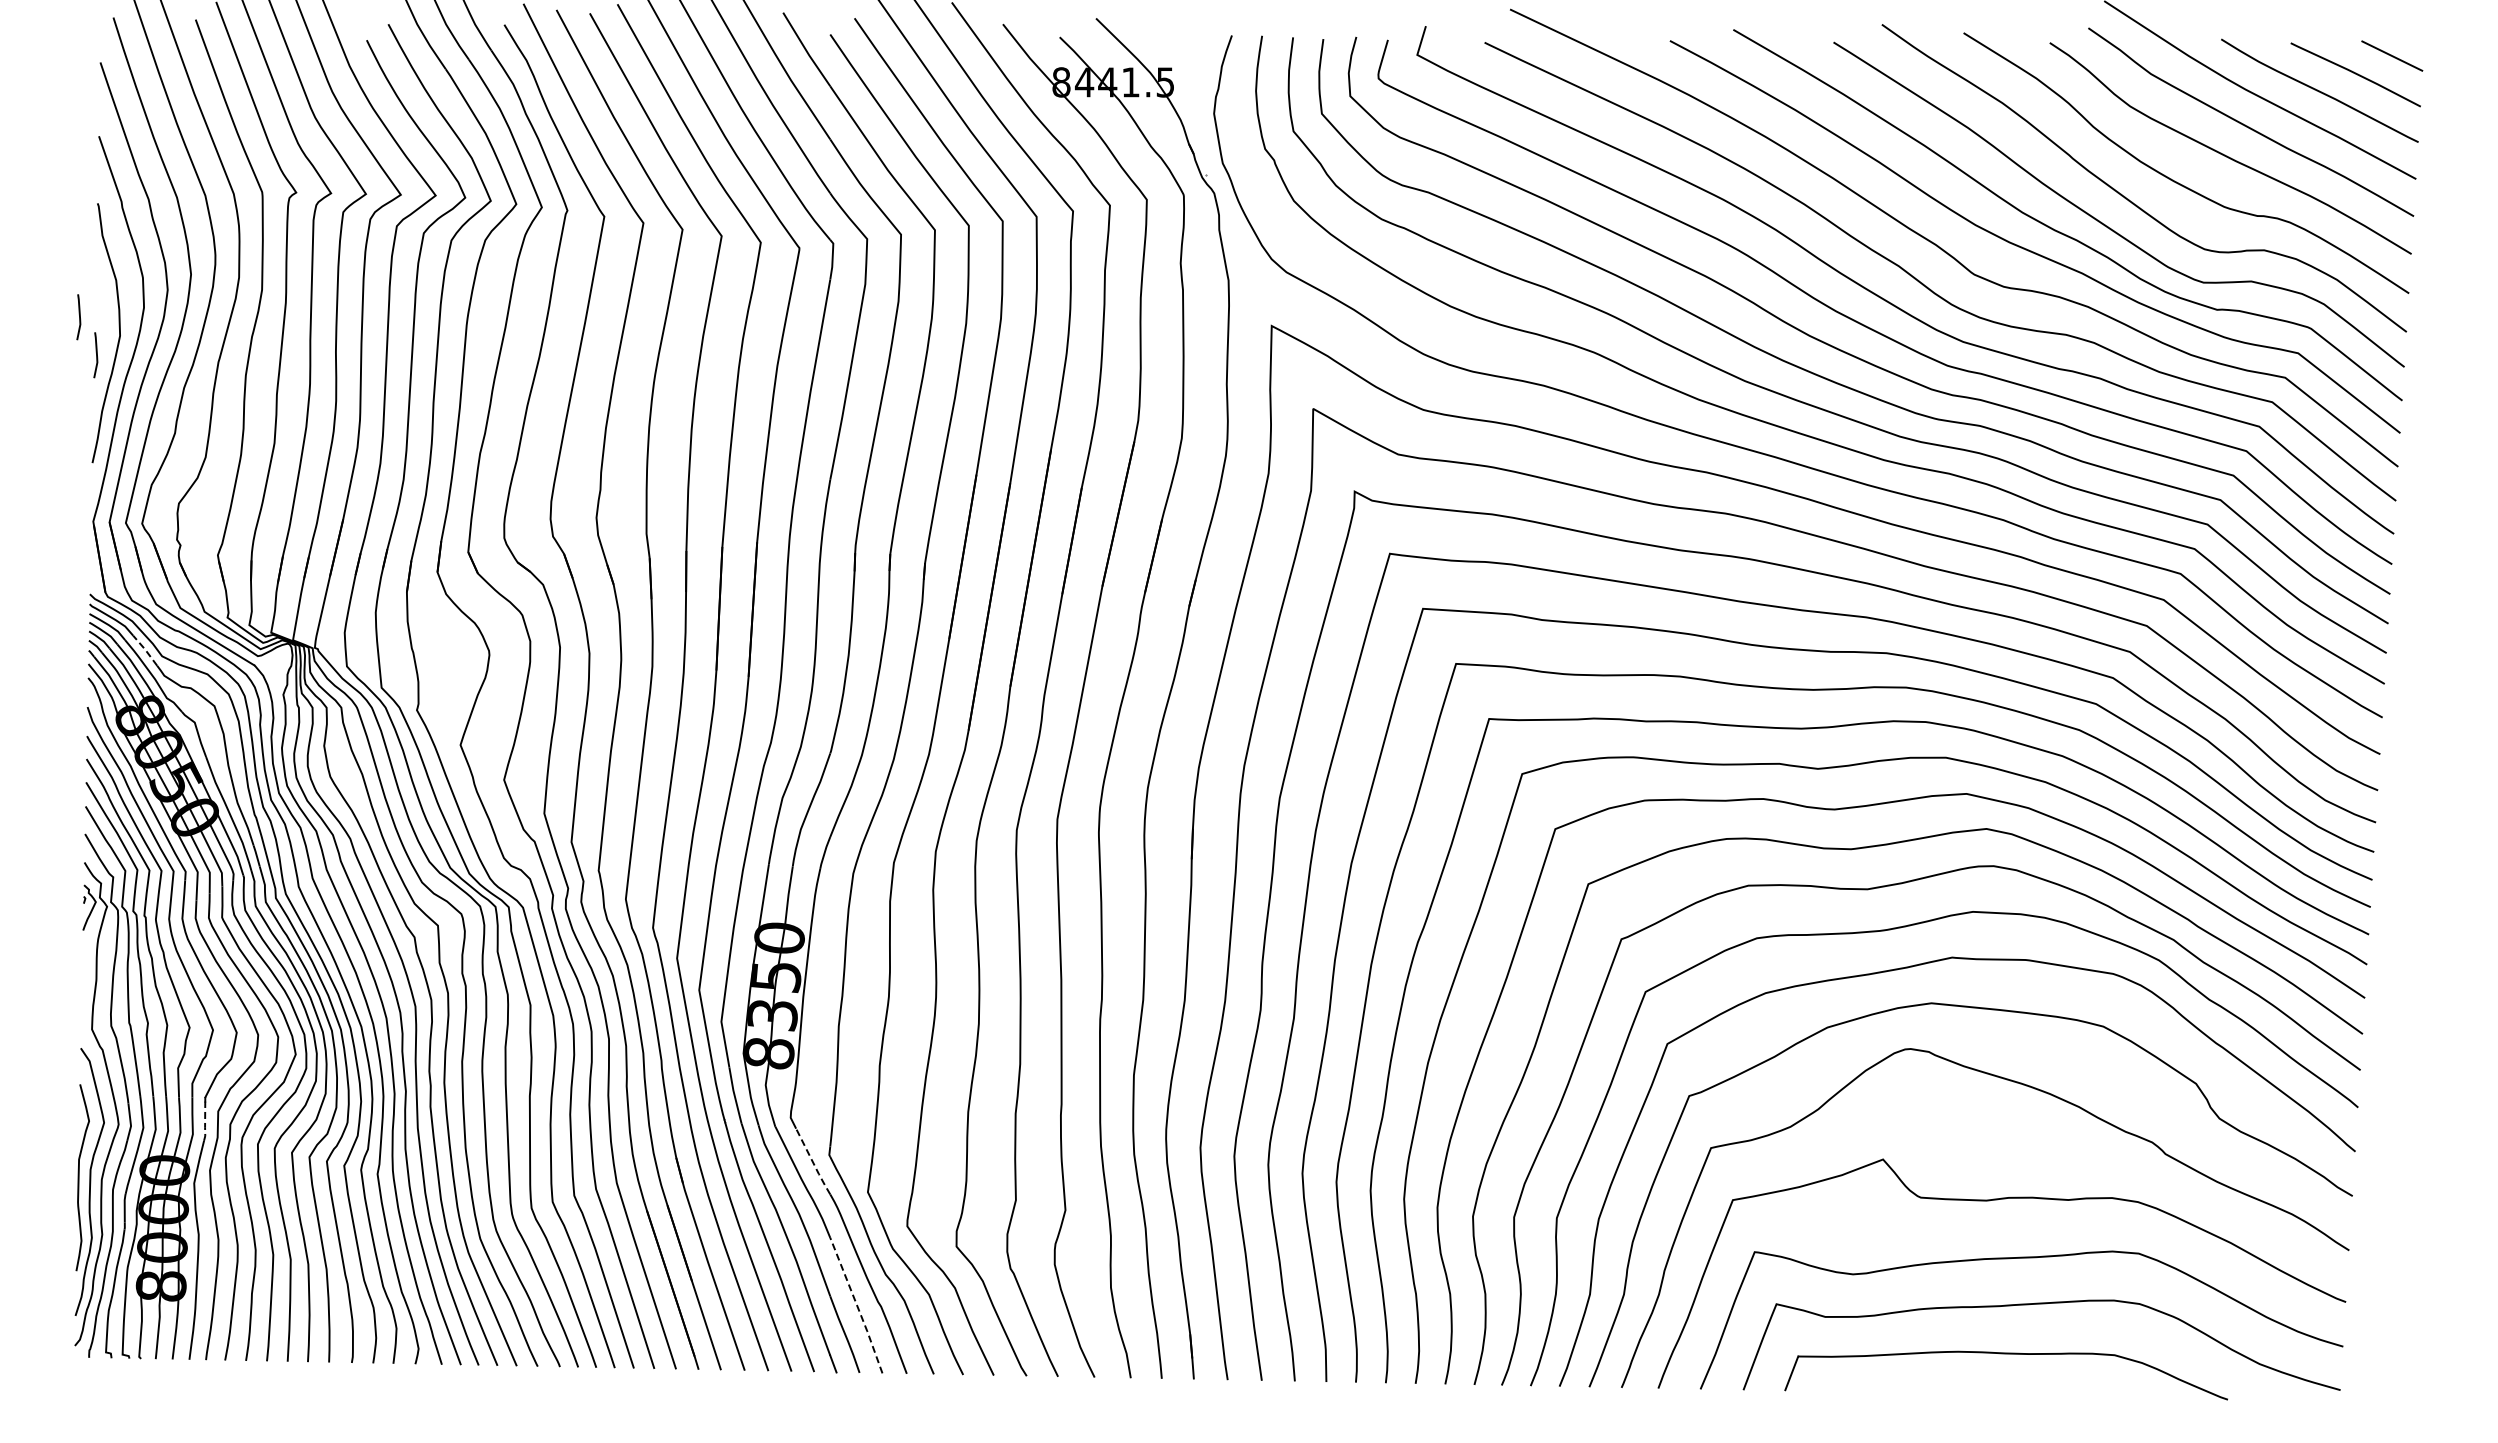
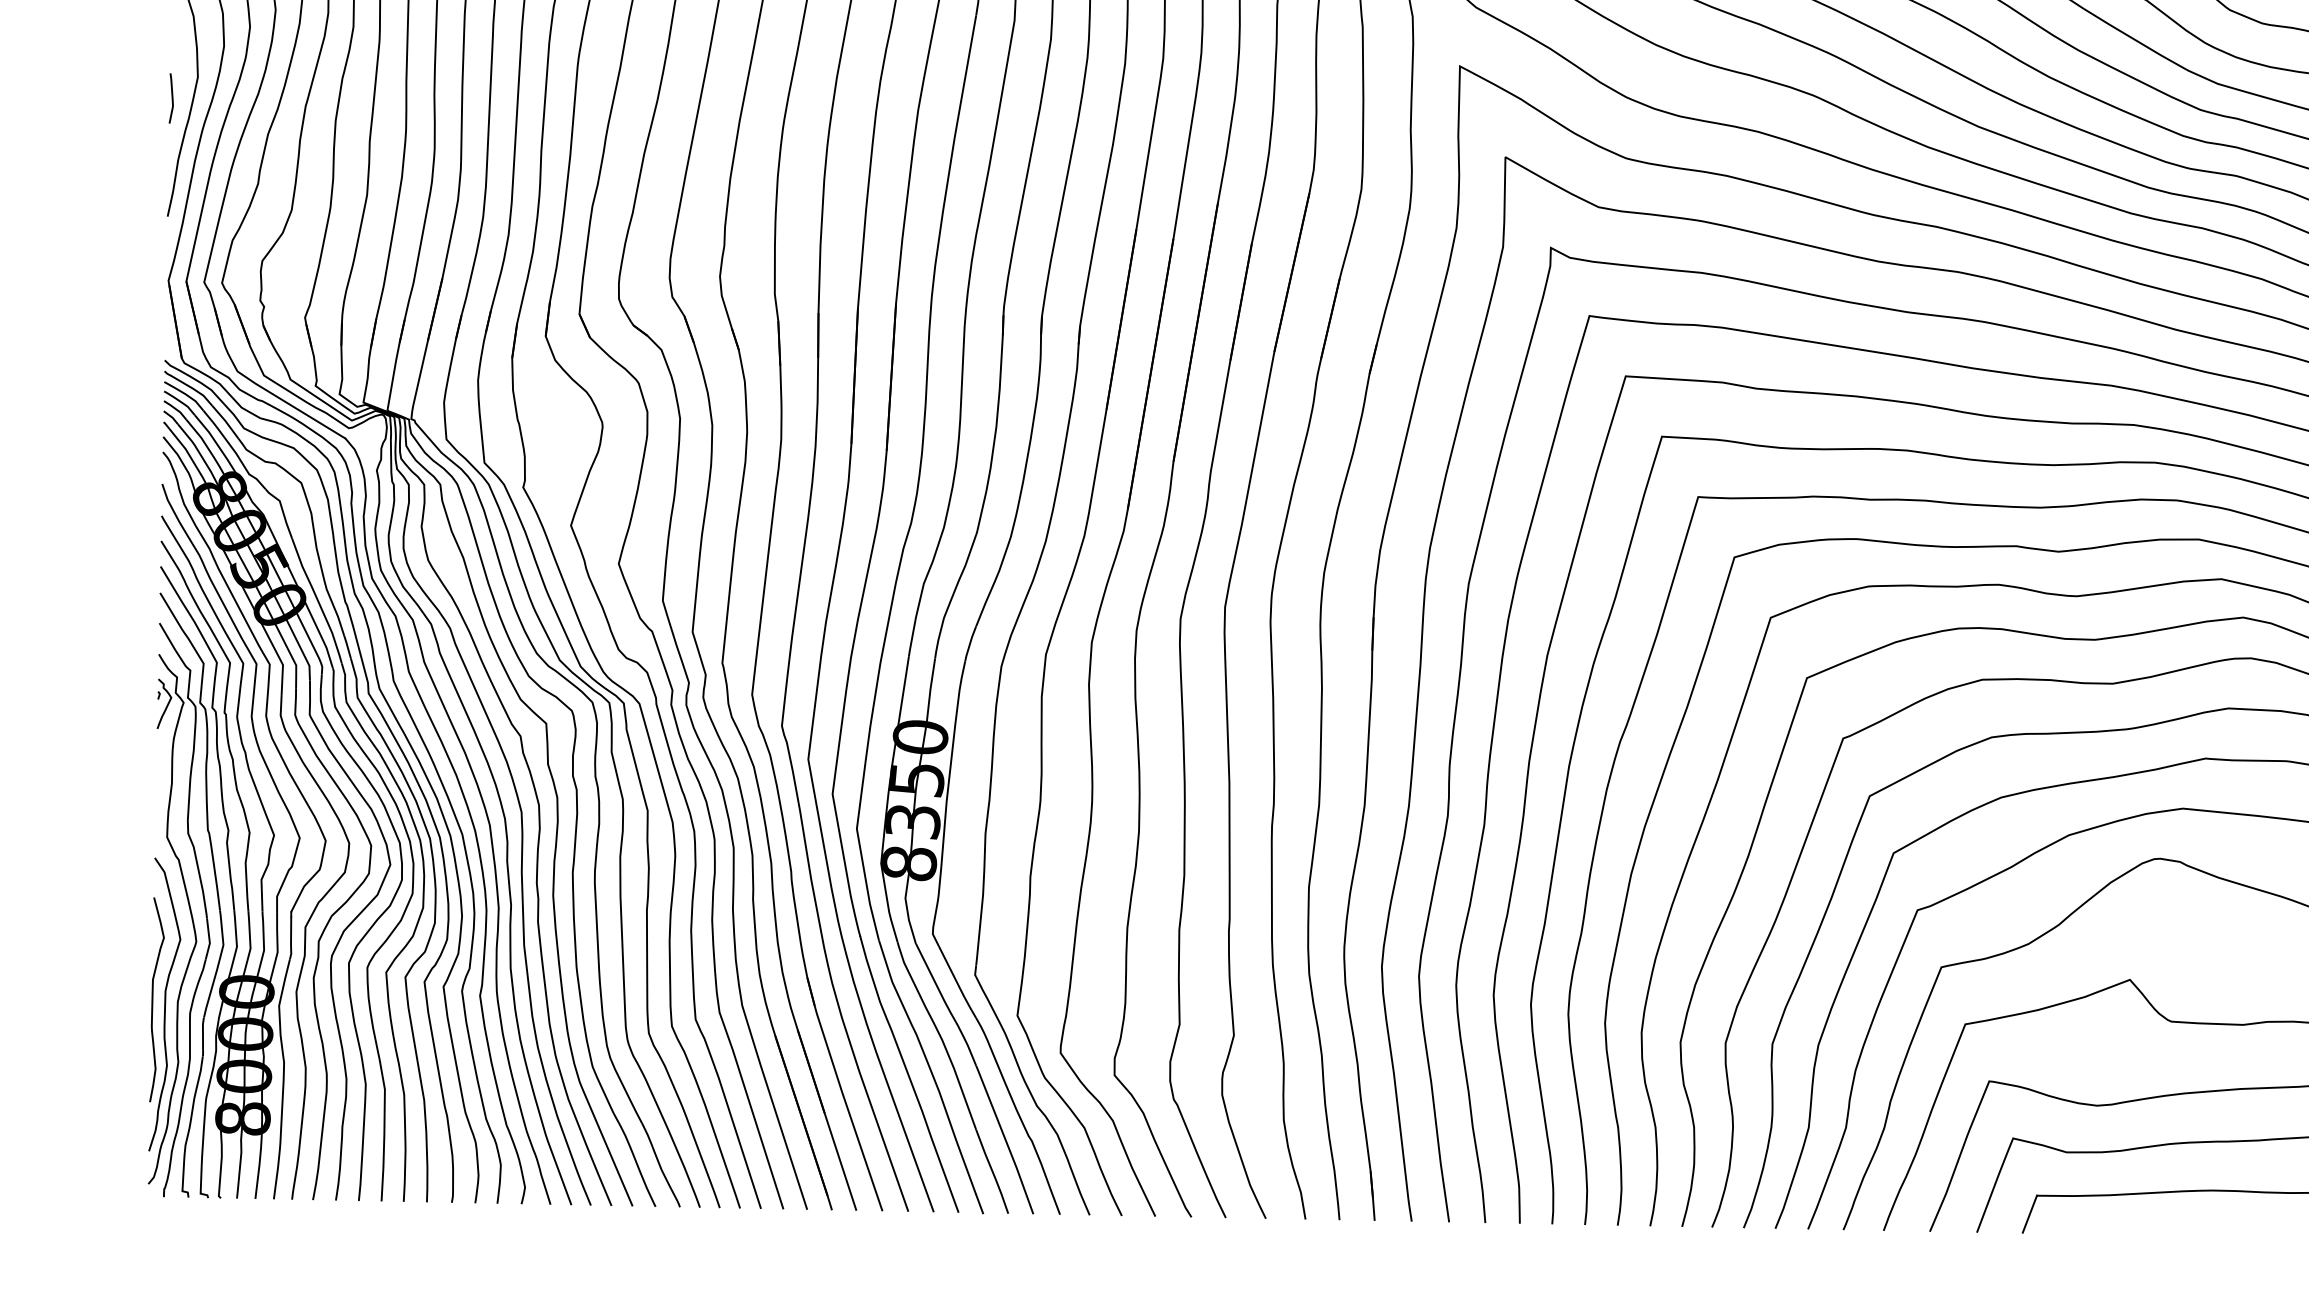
line: (79, 317) -> (153, 57), removed
line: (145, 649) -> (225, 420), dashed -> solid
line: (205, 1122) -> (291, 939), dashed -> solid
line: (813, 1162) -> (957, 983), dashed -> solid
line: (856, 1305) -> (1004, 1139), dashed -> solid

